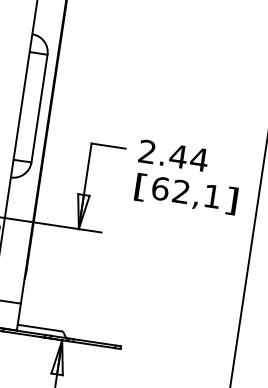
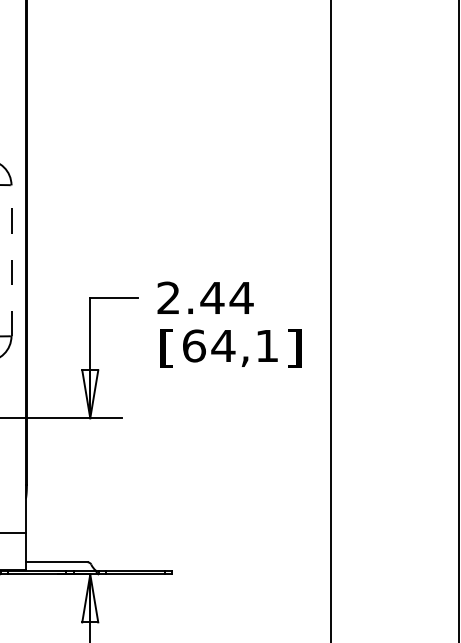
line: (39, 108) -> (11, 260), solid -> dashed
text: (181, 191) -> (223, 345), 62,1 -> 64,1

